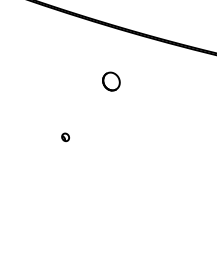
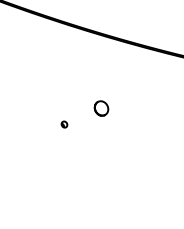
part: (111, 81) -> (101, 108), moved

